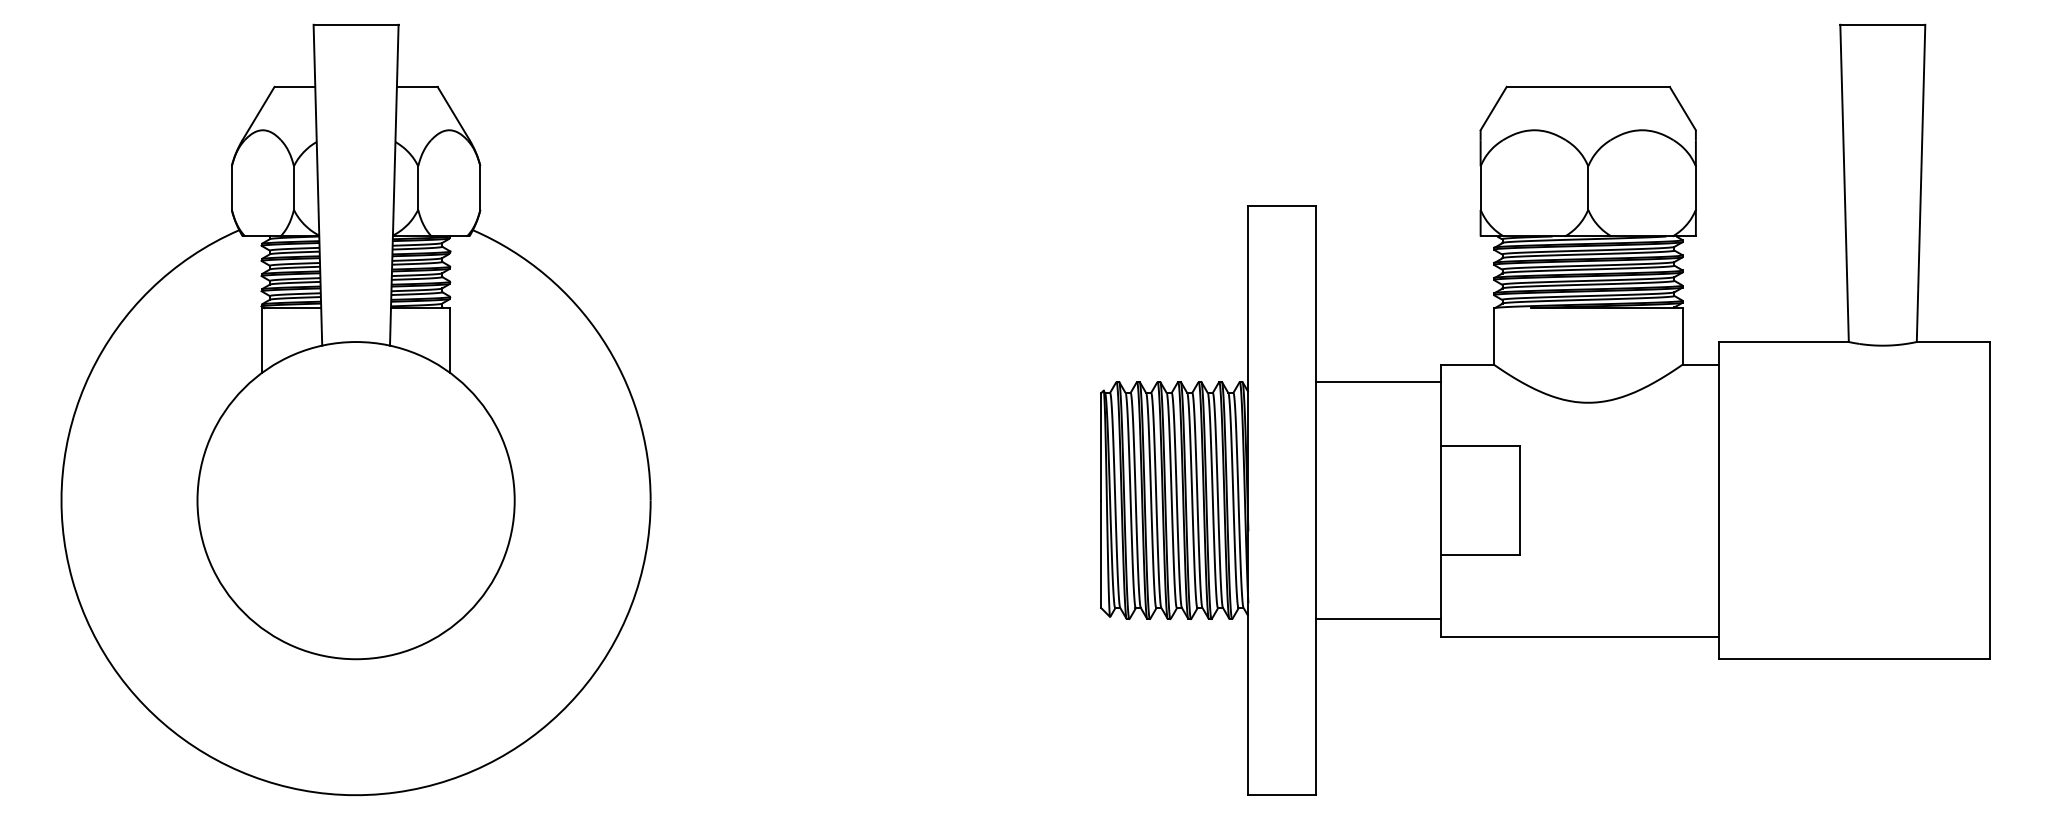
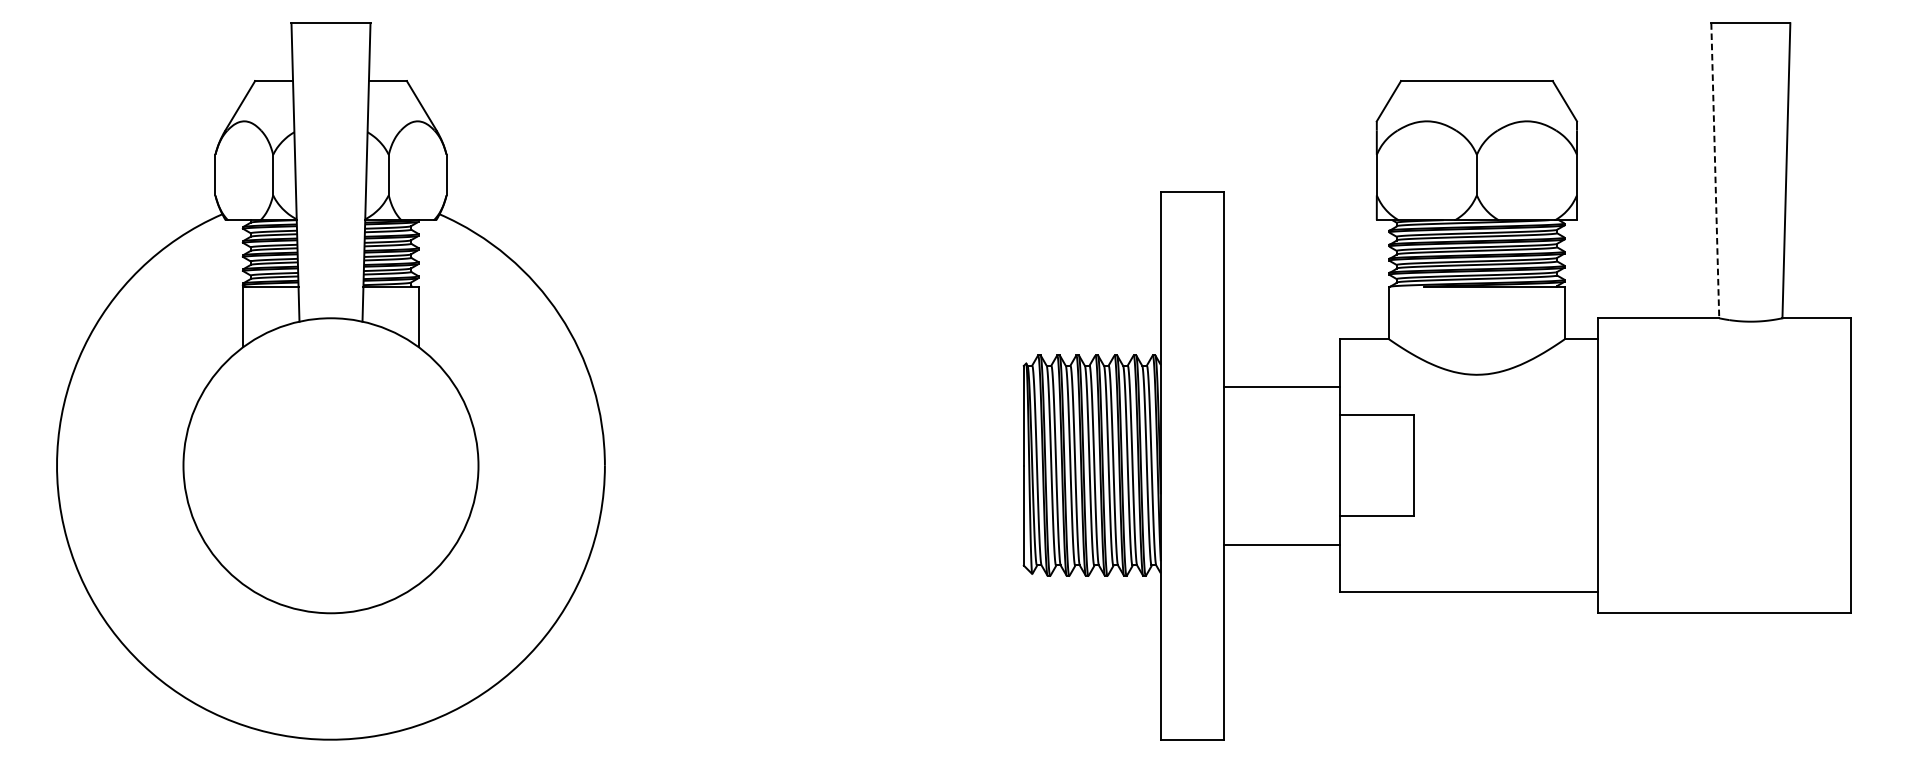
line: (1844, 183) -> (1715, 170), solid -> dashed
line: (1378, 381) -> (1281, 386), moved
line: (1378, 619) -> (1281, 544), moved

